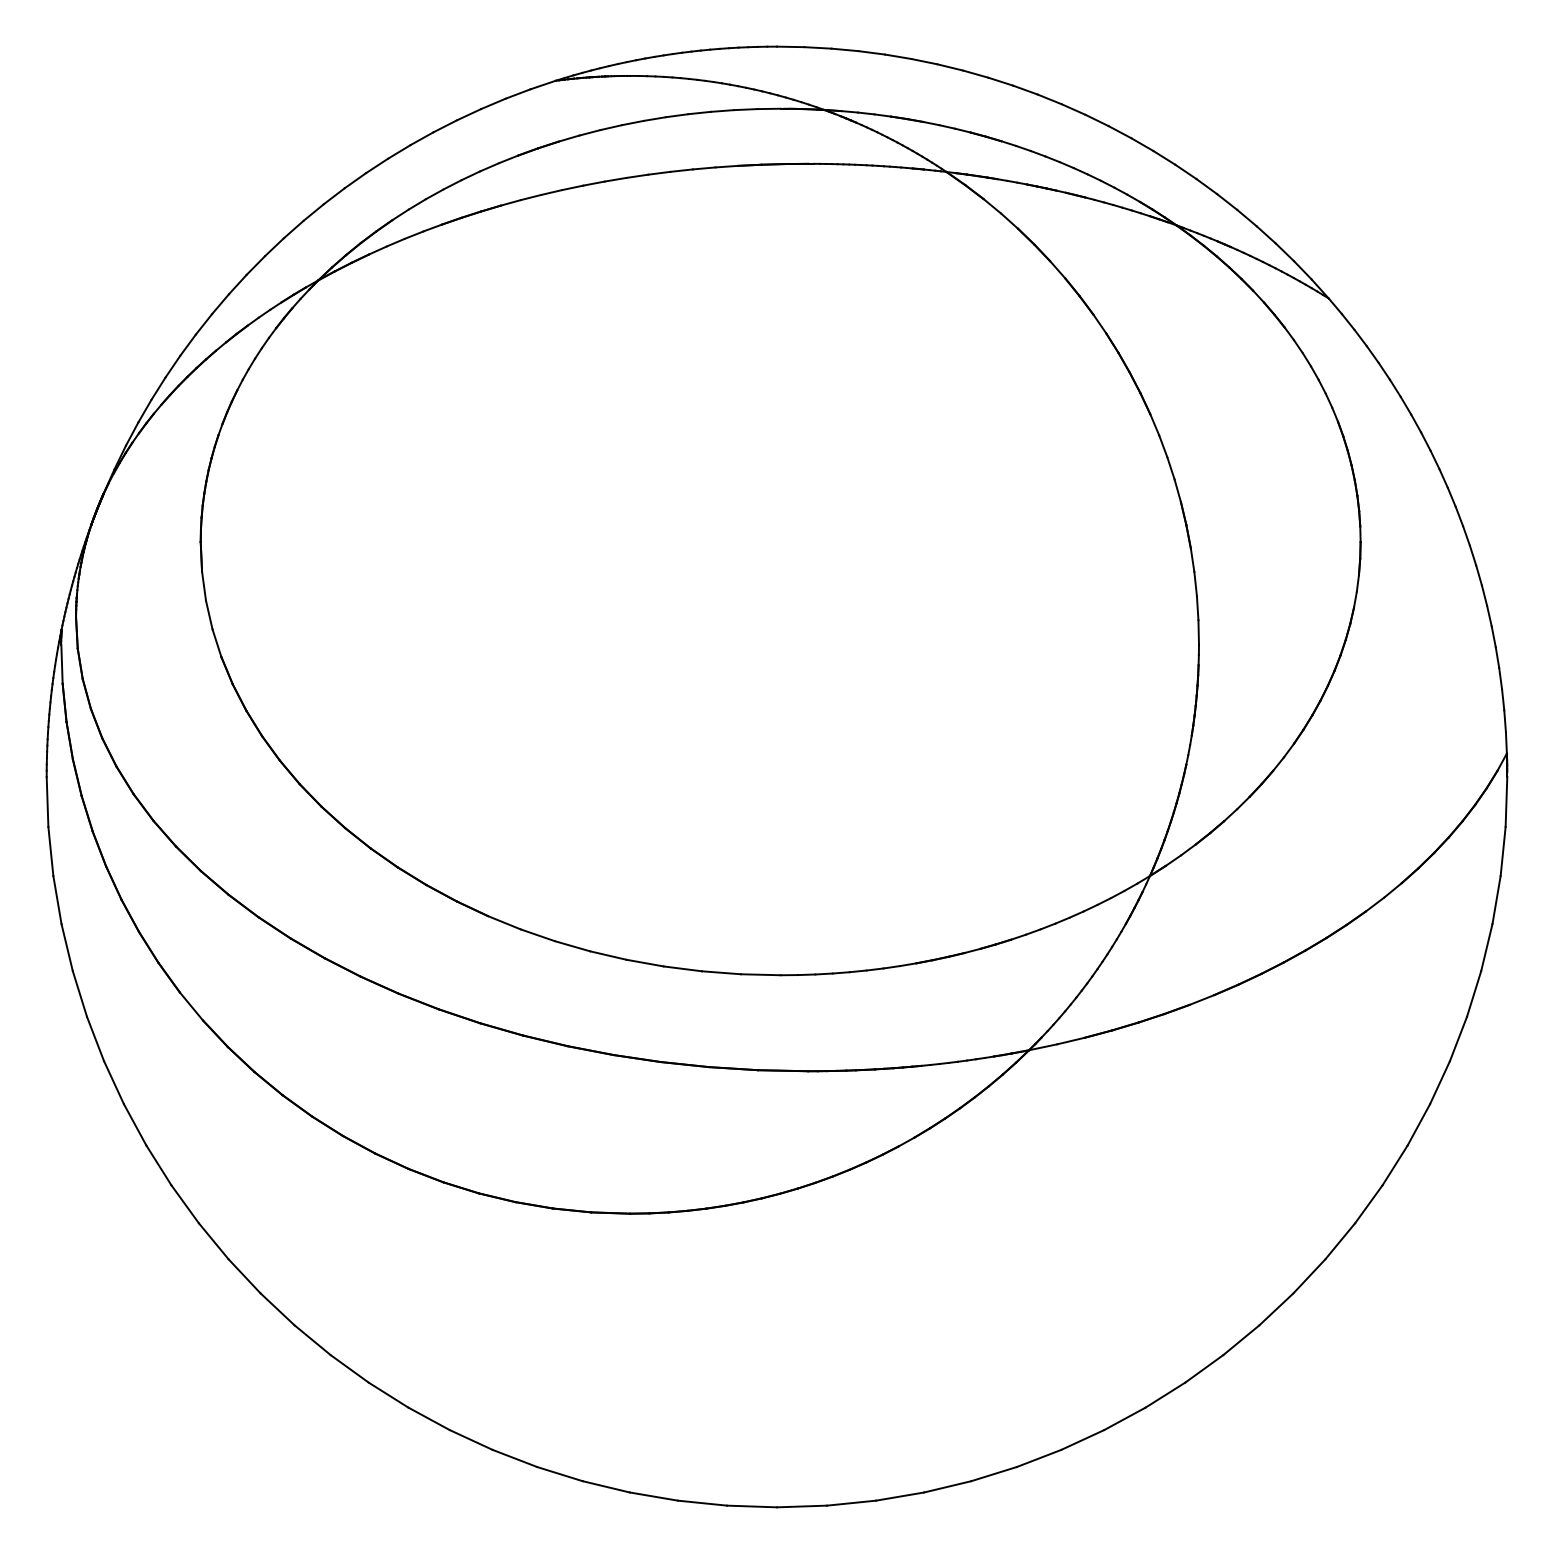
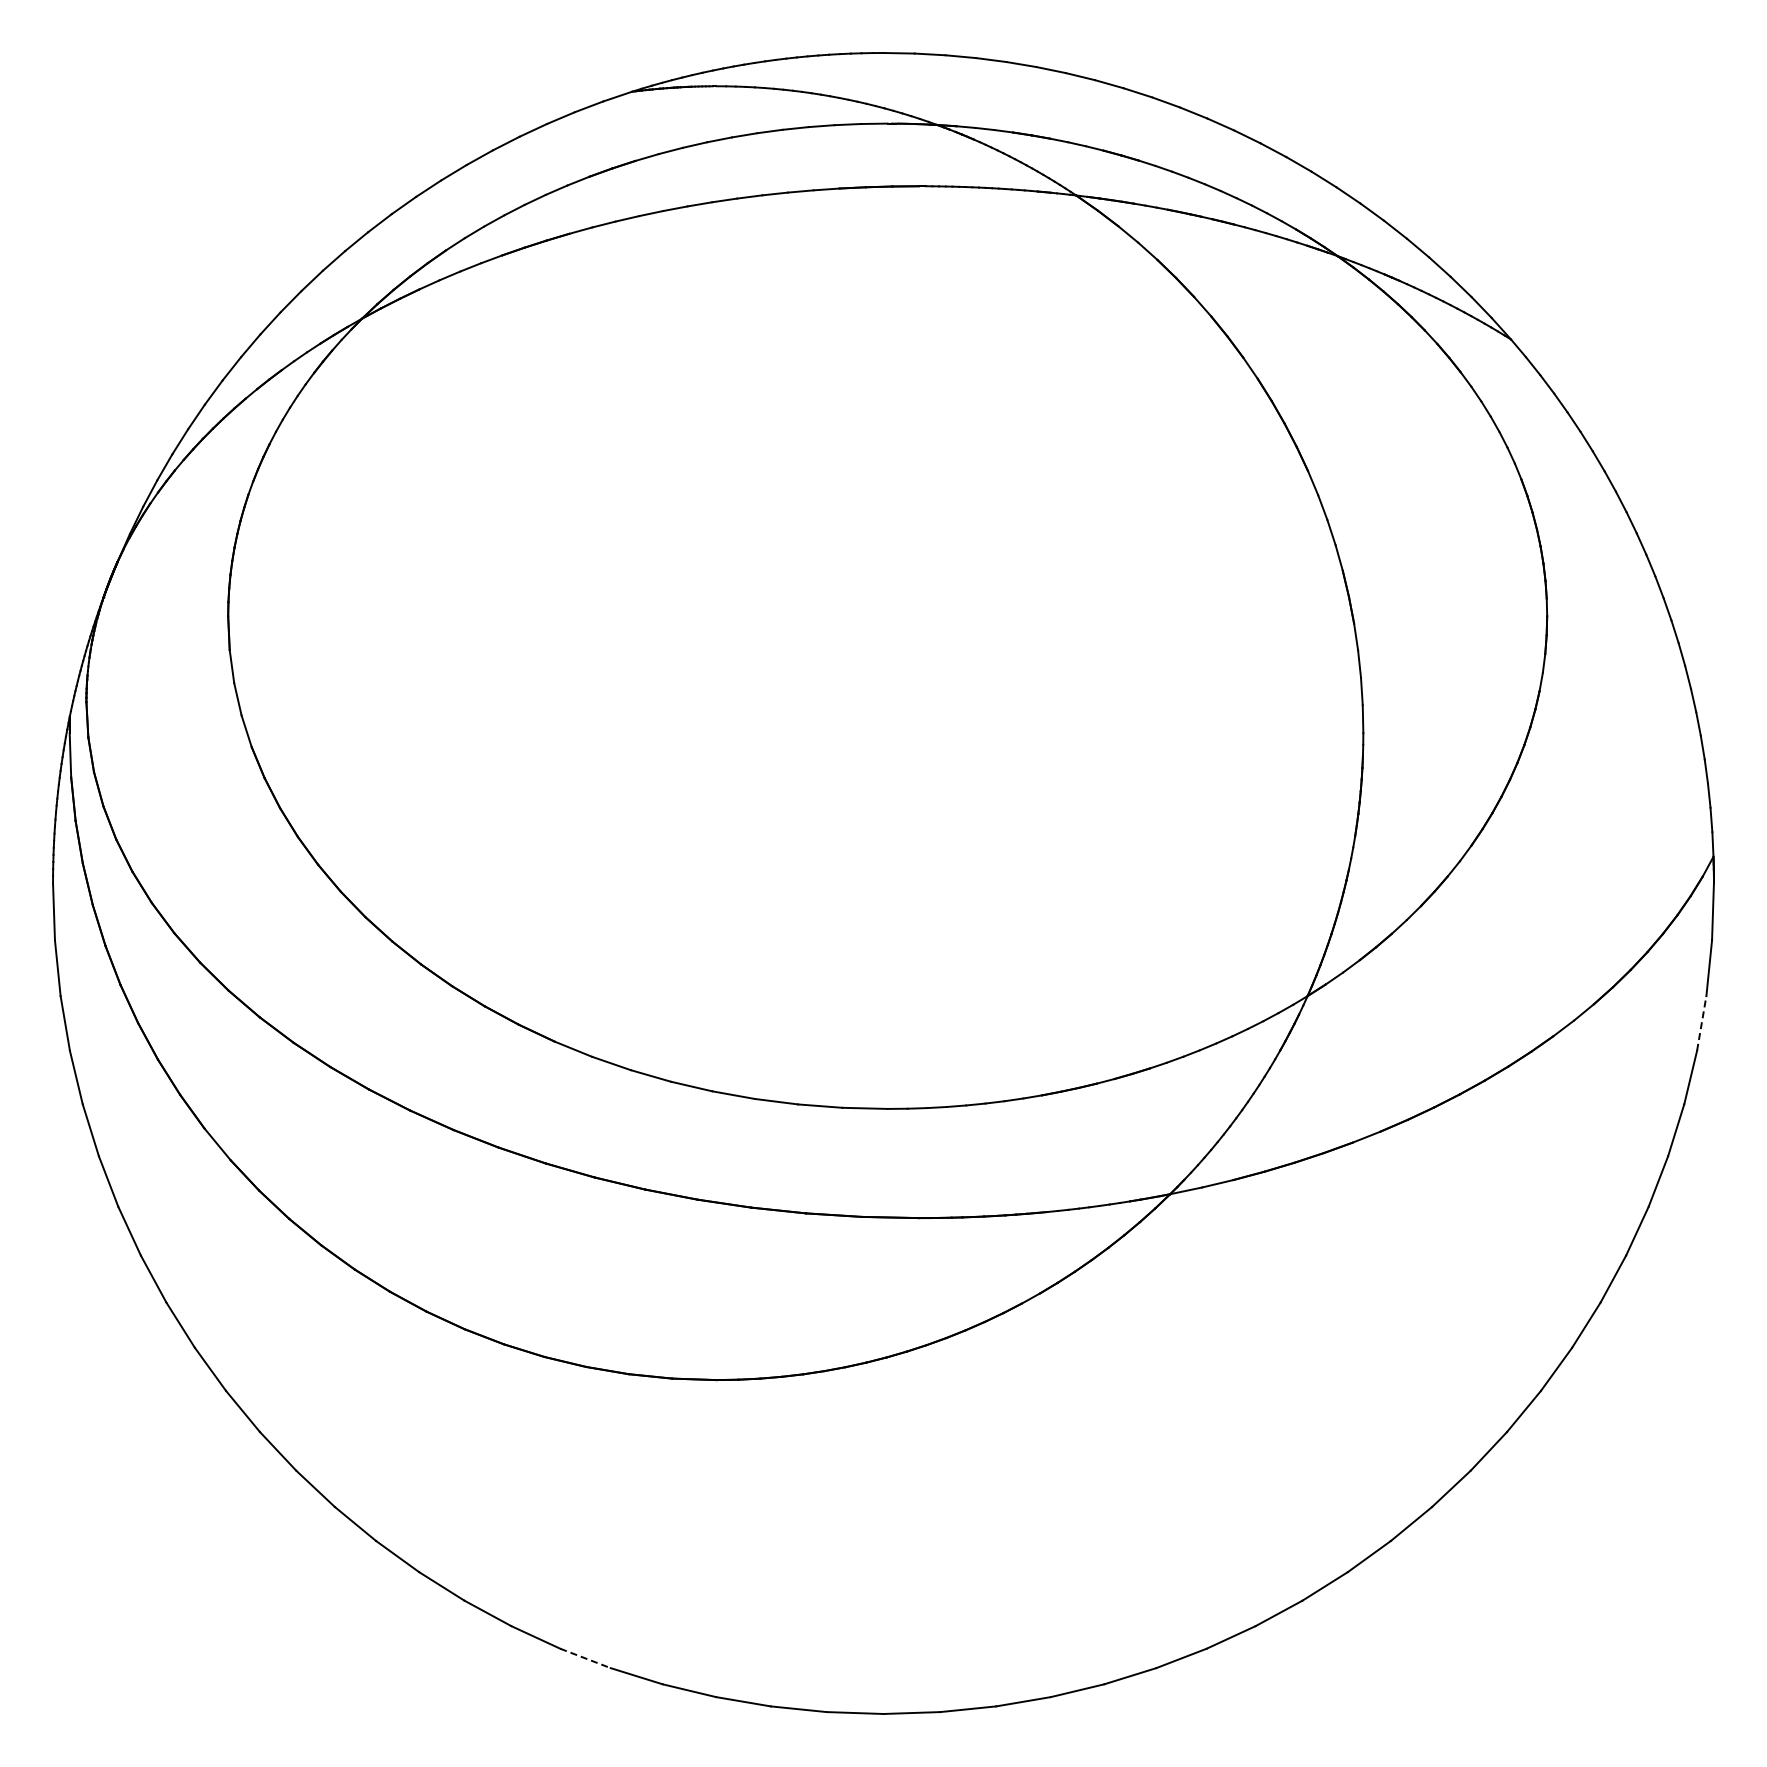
line: (1496, 900) -> (1701, 1023), solid -> dashed
line: (514, 1458) -> (585, 1658), solid -> dashed

